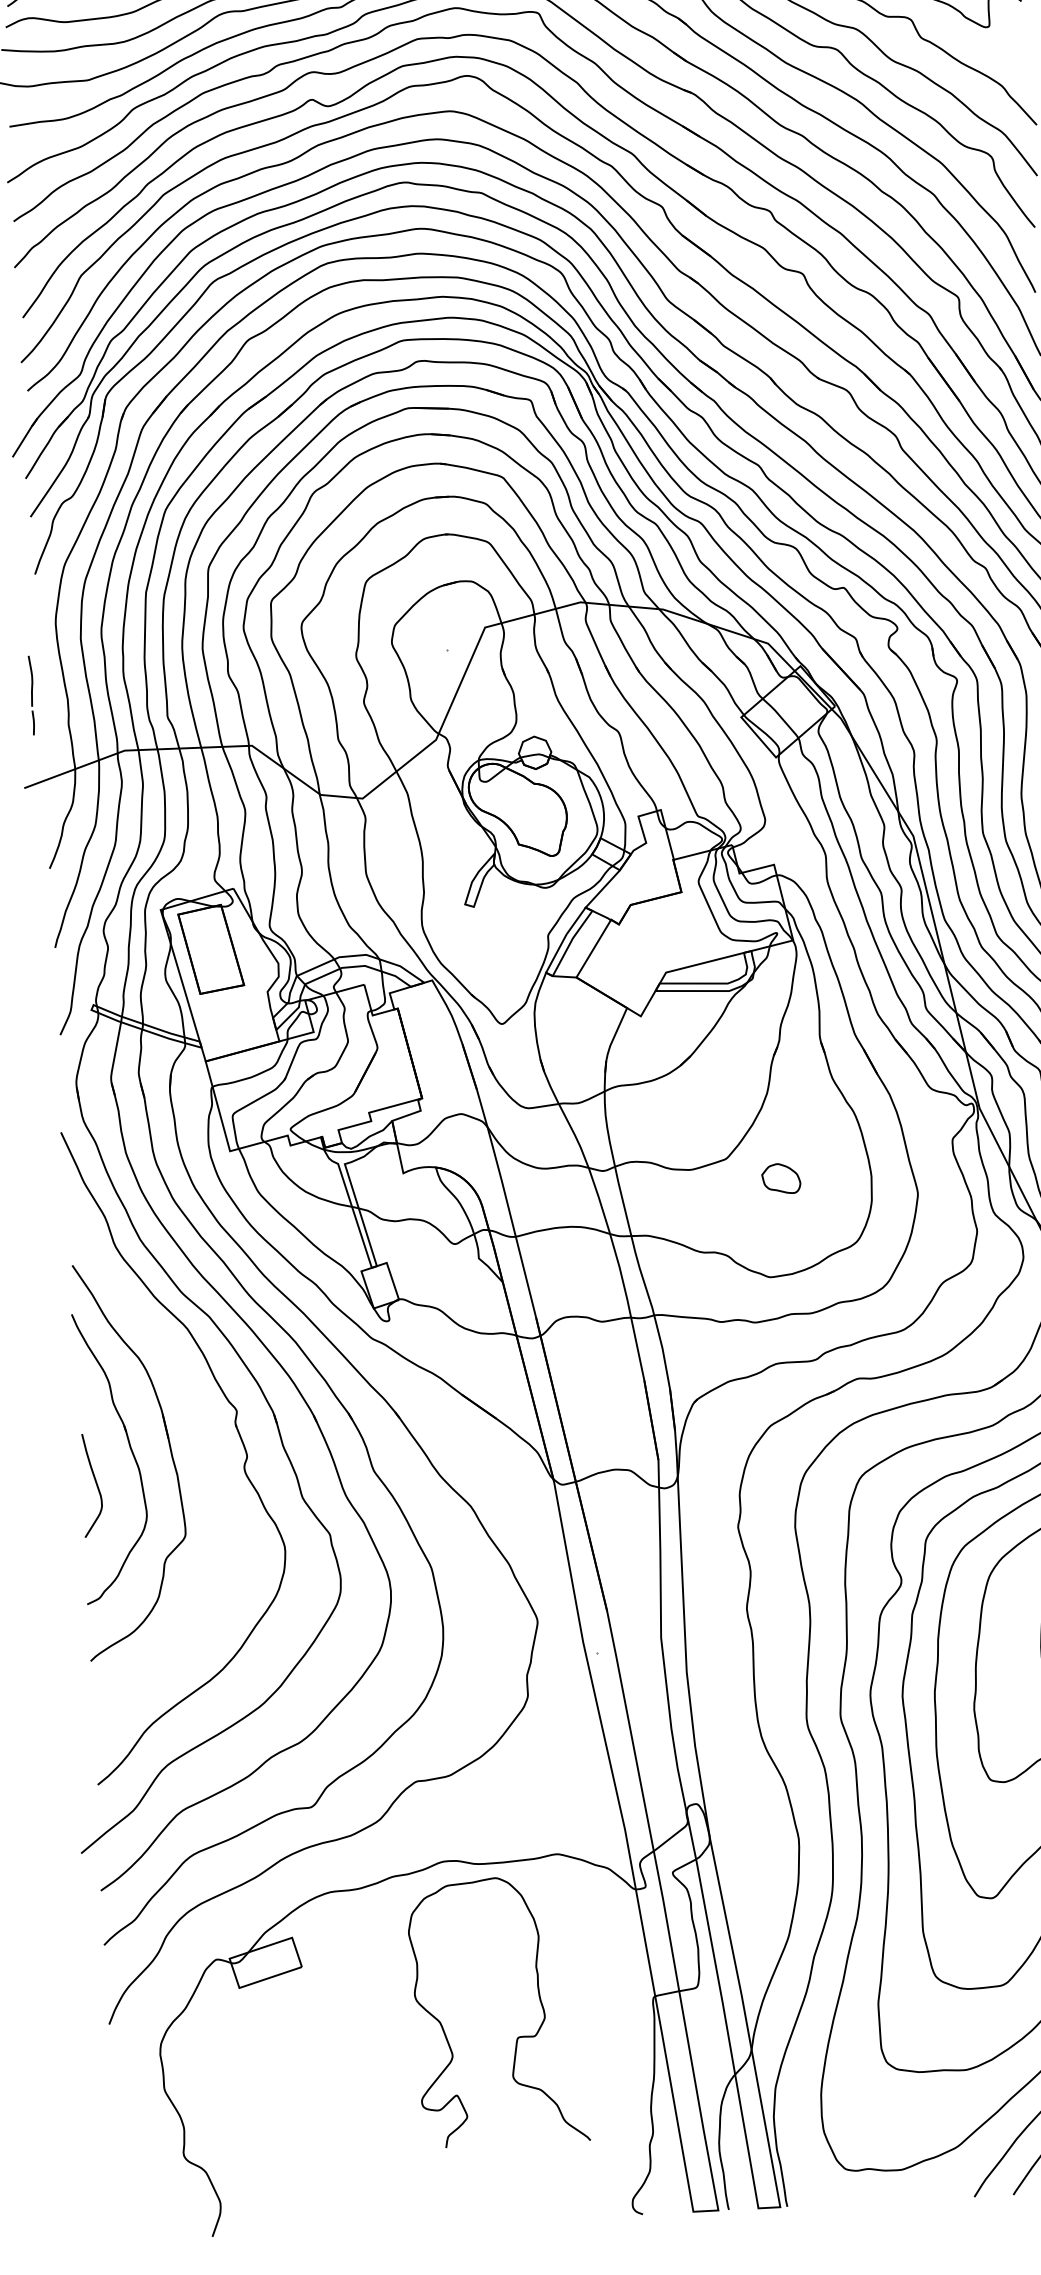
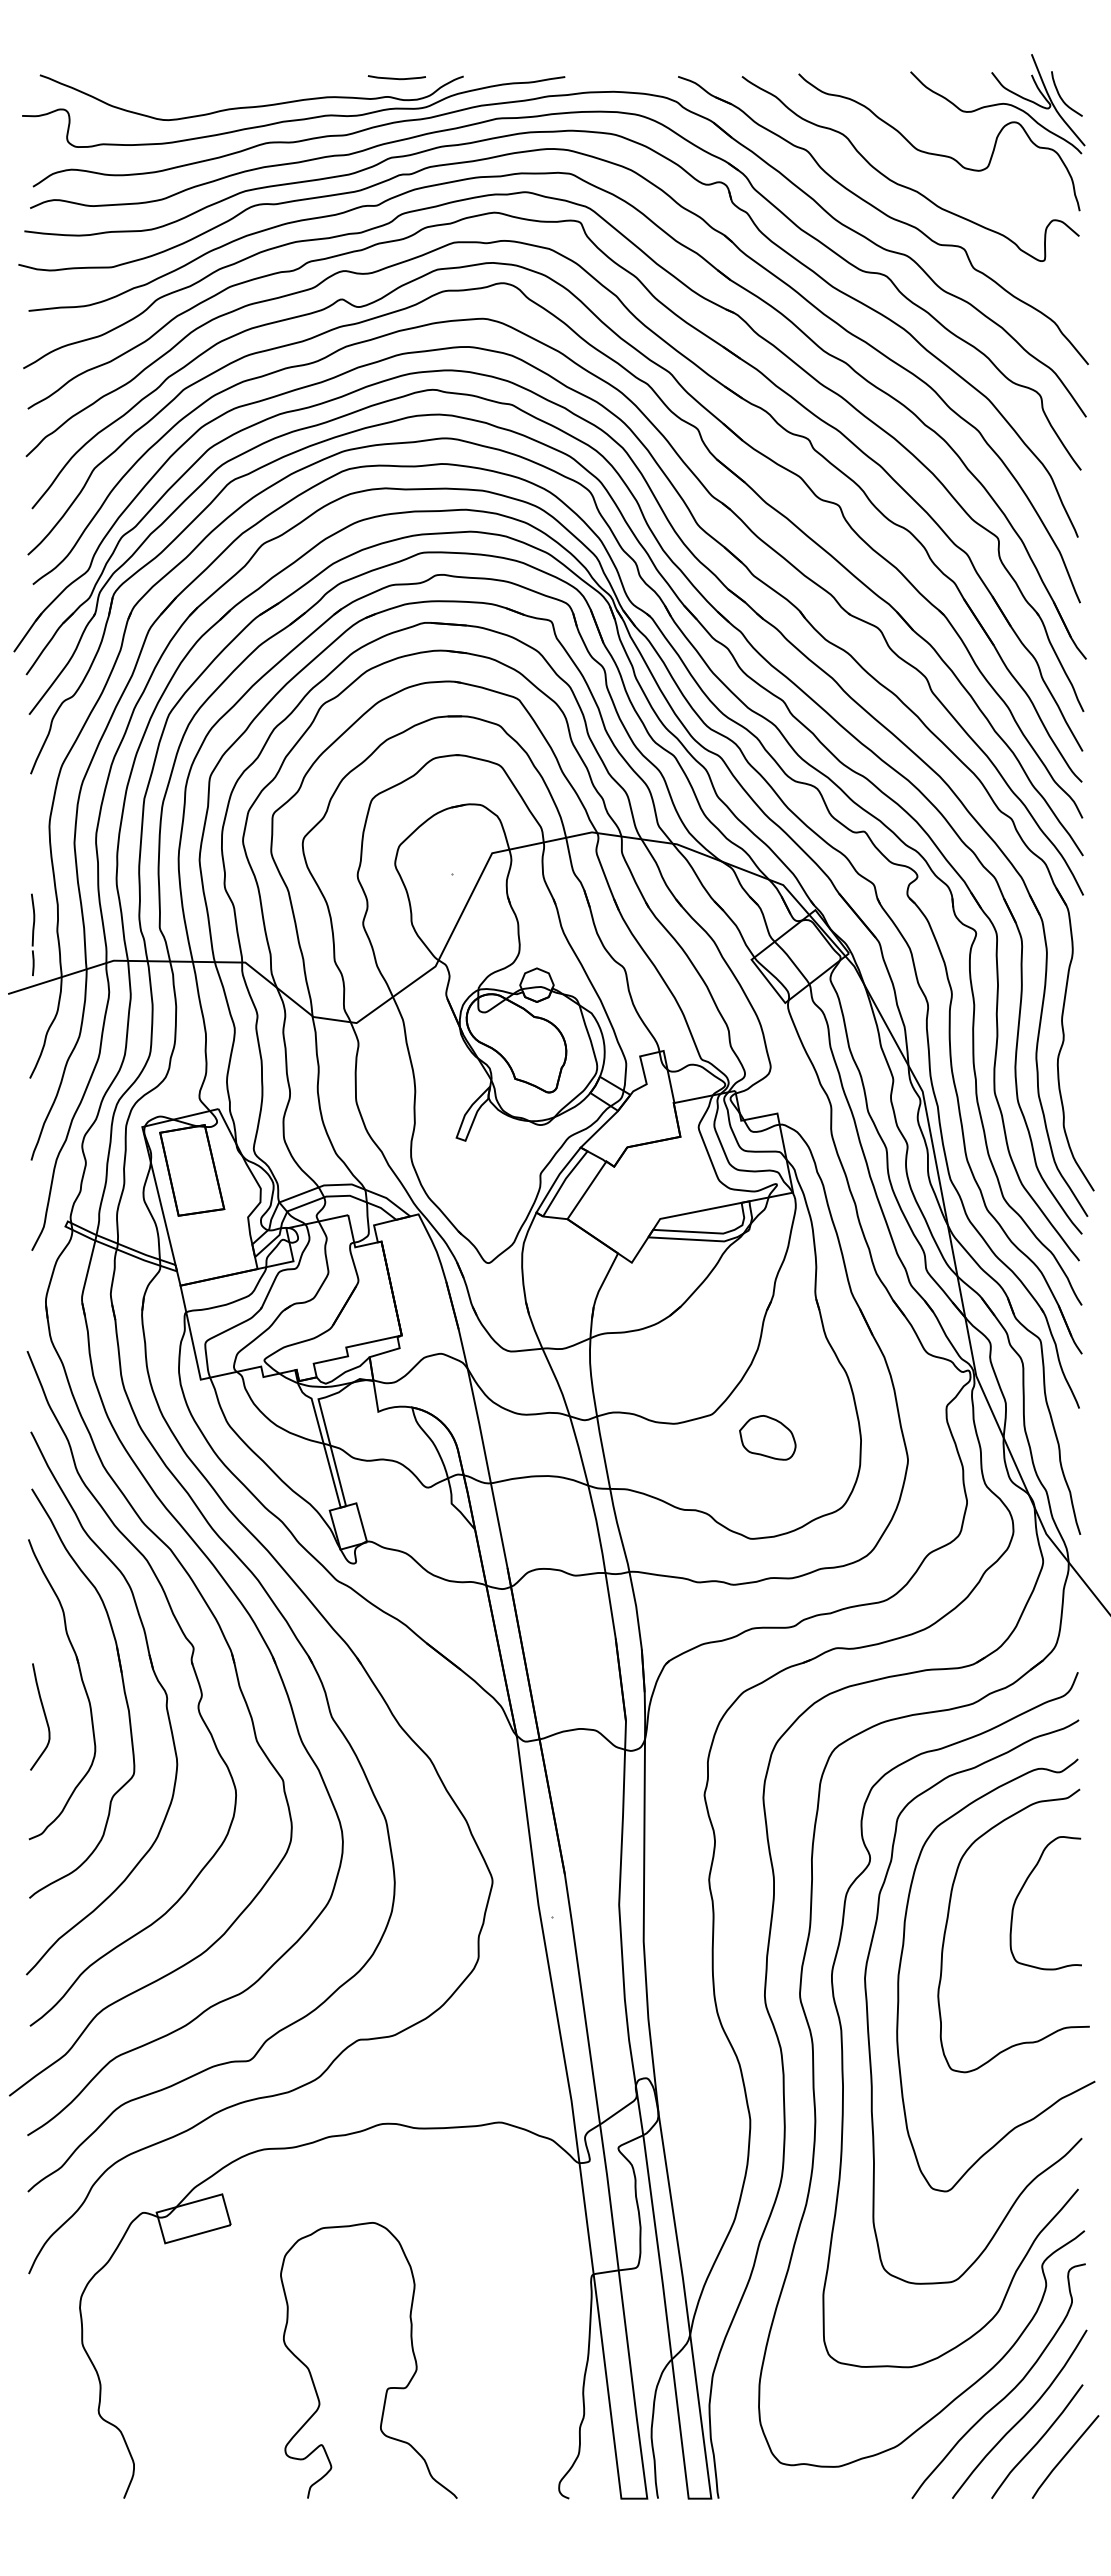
part: (32, 695) -> (33, 934), moved
part: (780, 1178) -> (767, 1437), size x1.43
part: (201, 1441) -> (155, 1677), added
curve: (518, 2036) -> (388, 2387), moved

